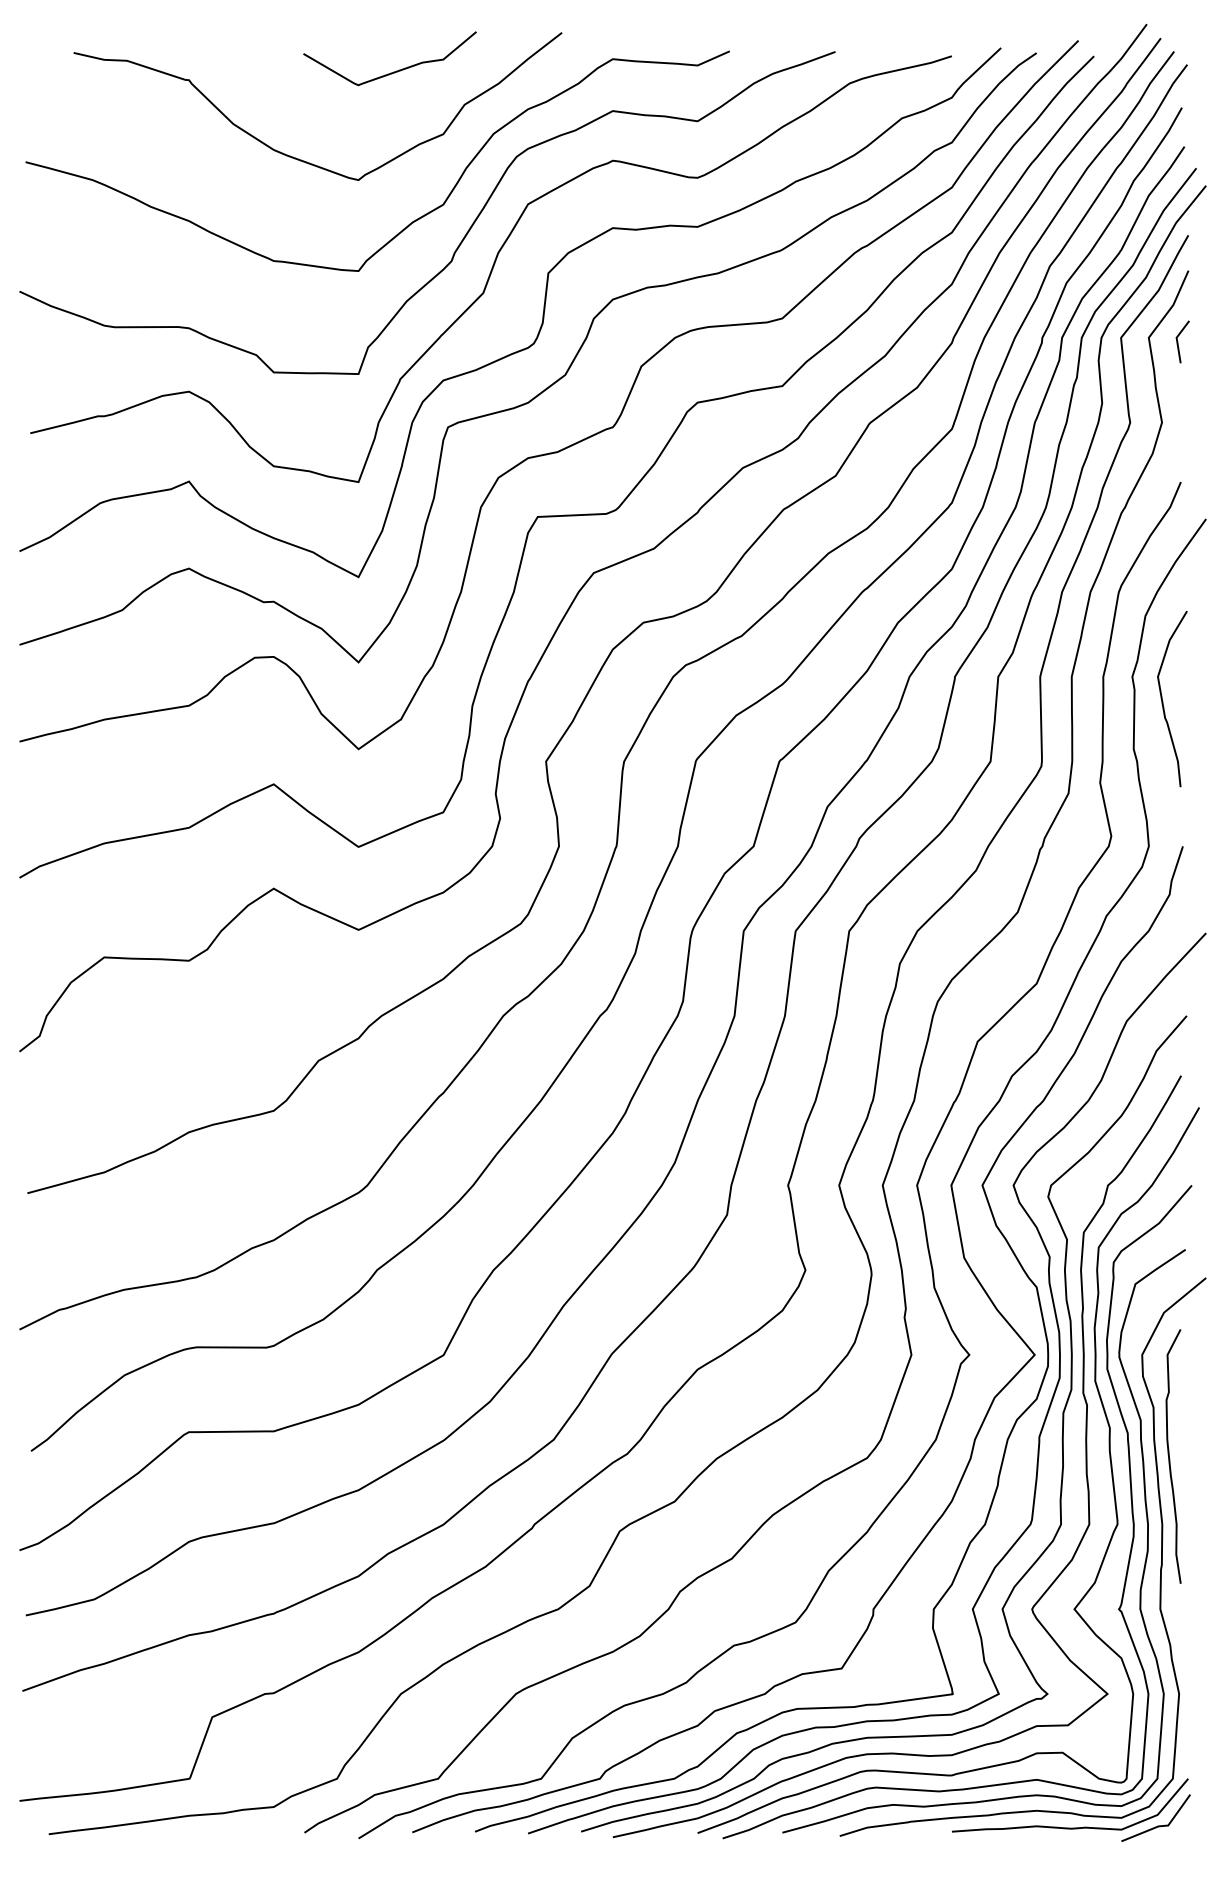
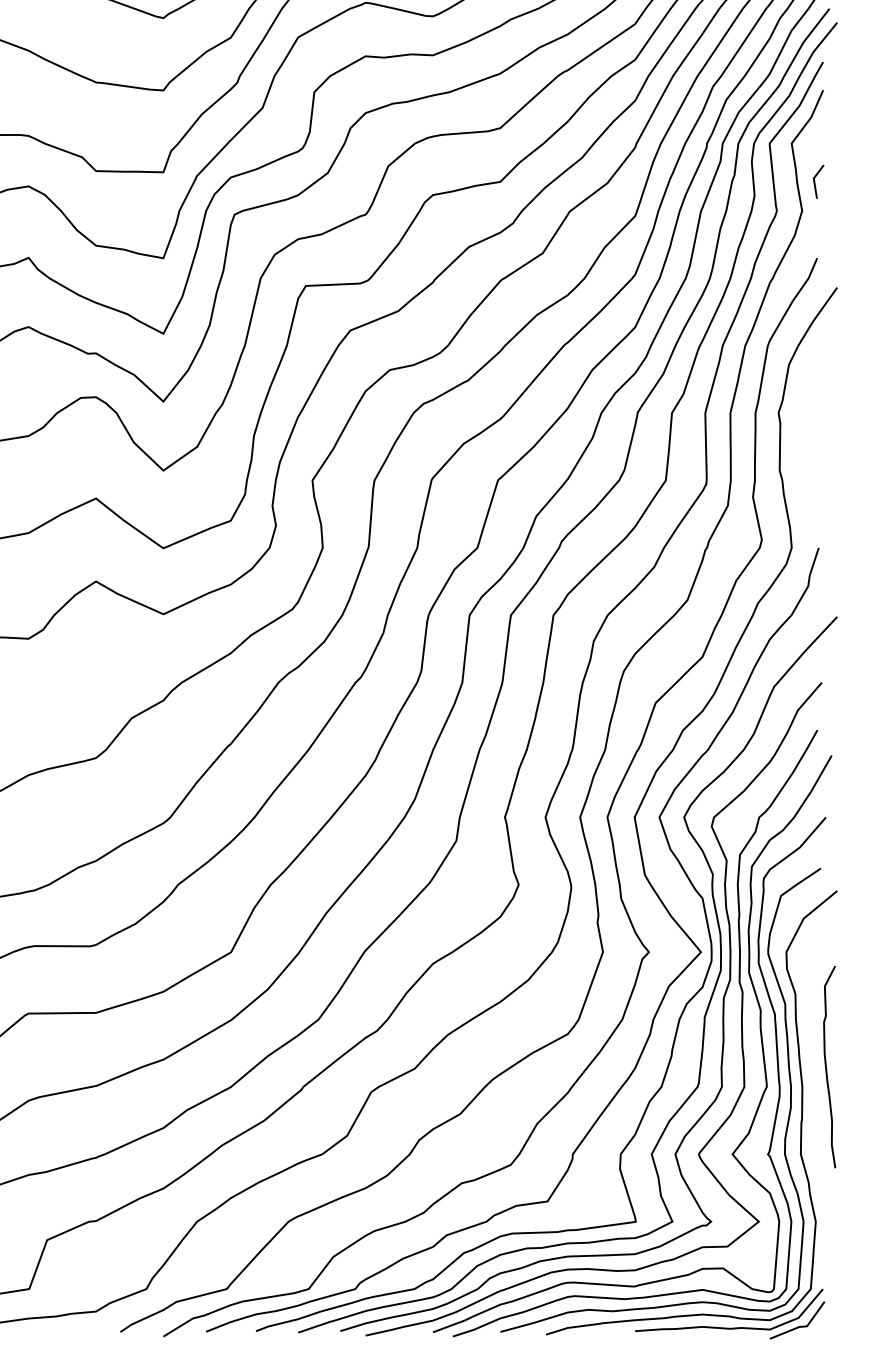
line: (1178, 341) -> (815, 181), moved
curve: (1163, 701) -> (803, 432), removed
curve: (1169, 1456) -> (826, 1067), moved

